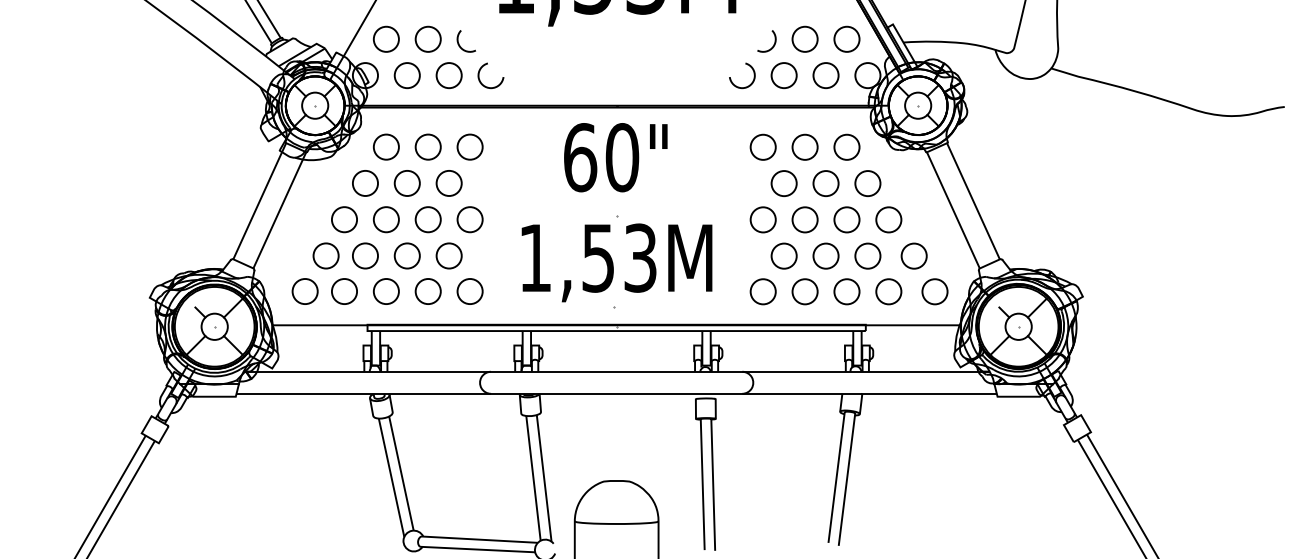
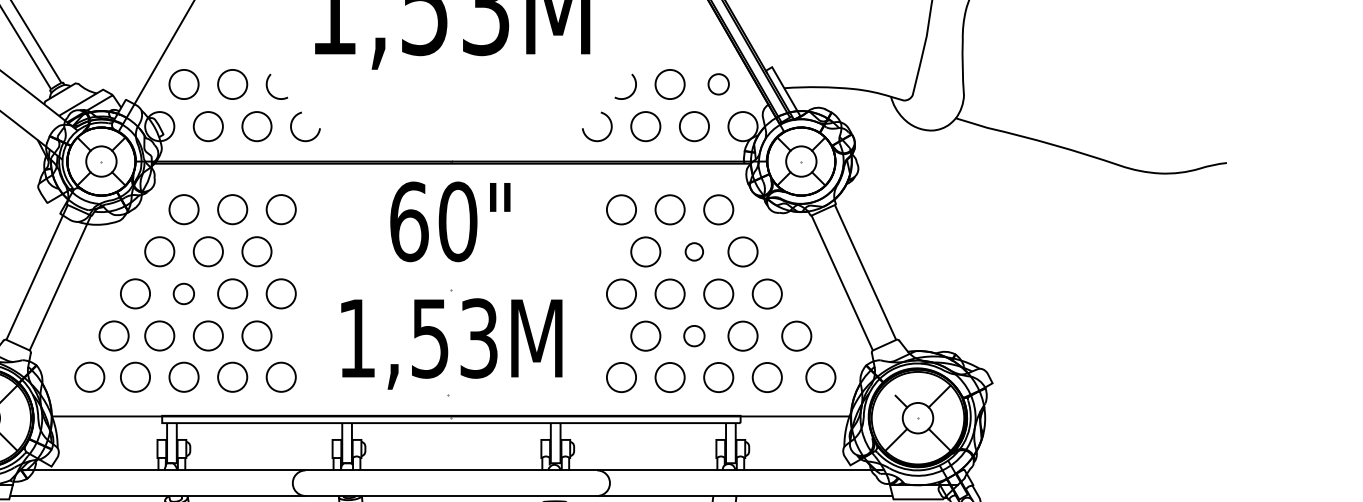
circle: (846, 38) -> (718, 83), size x0.7
circle: (825, 183) -> (693, 251), size x0.6
circle: (385, 219) -> (183, 293), size x0.7
circle: (825, 255) -> (693, 335), size x0.7

